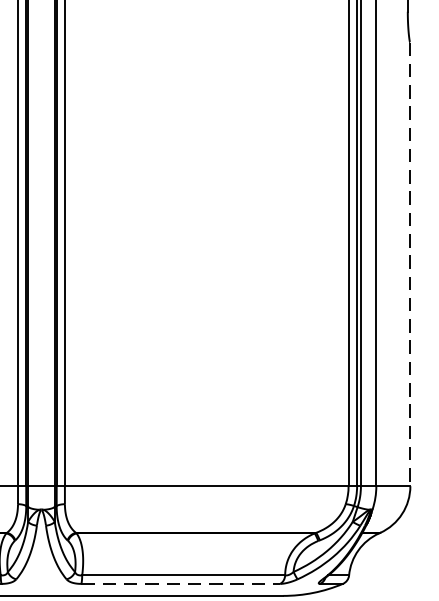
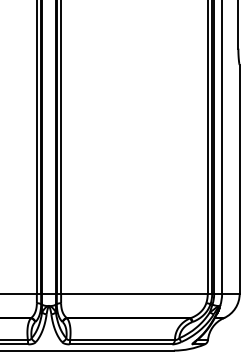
line: (409, 264) -> (239, 179), dashed -> solid
line: (181, 584) -> (121, 344), dashed -> solid

